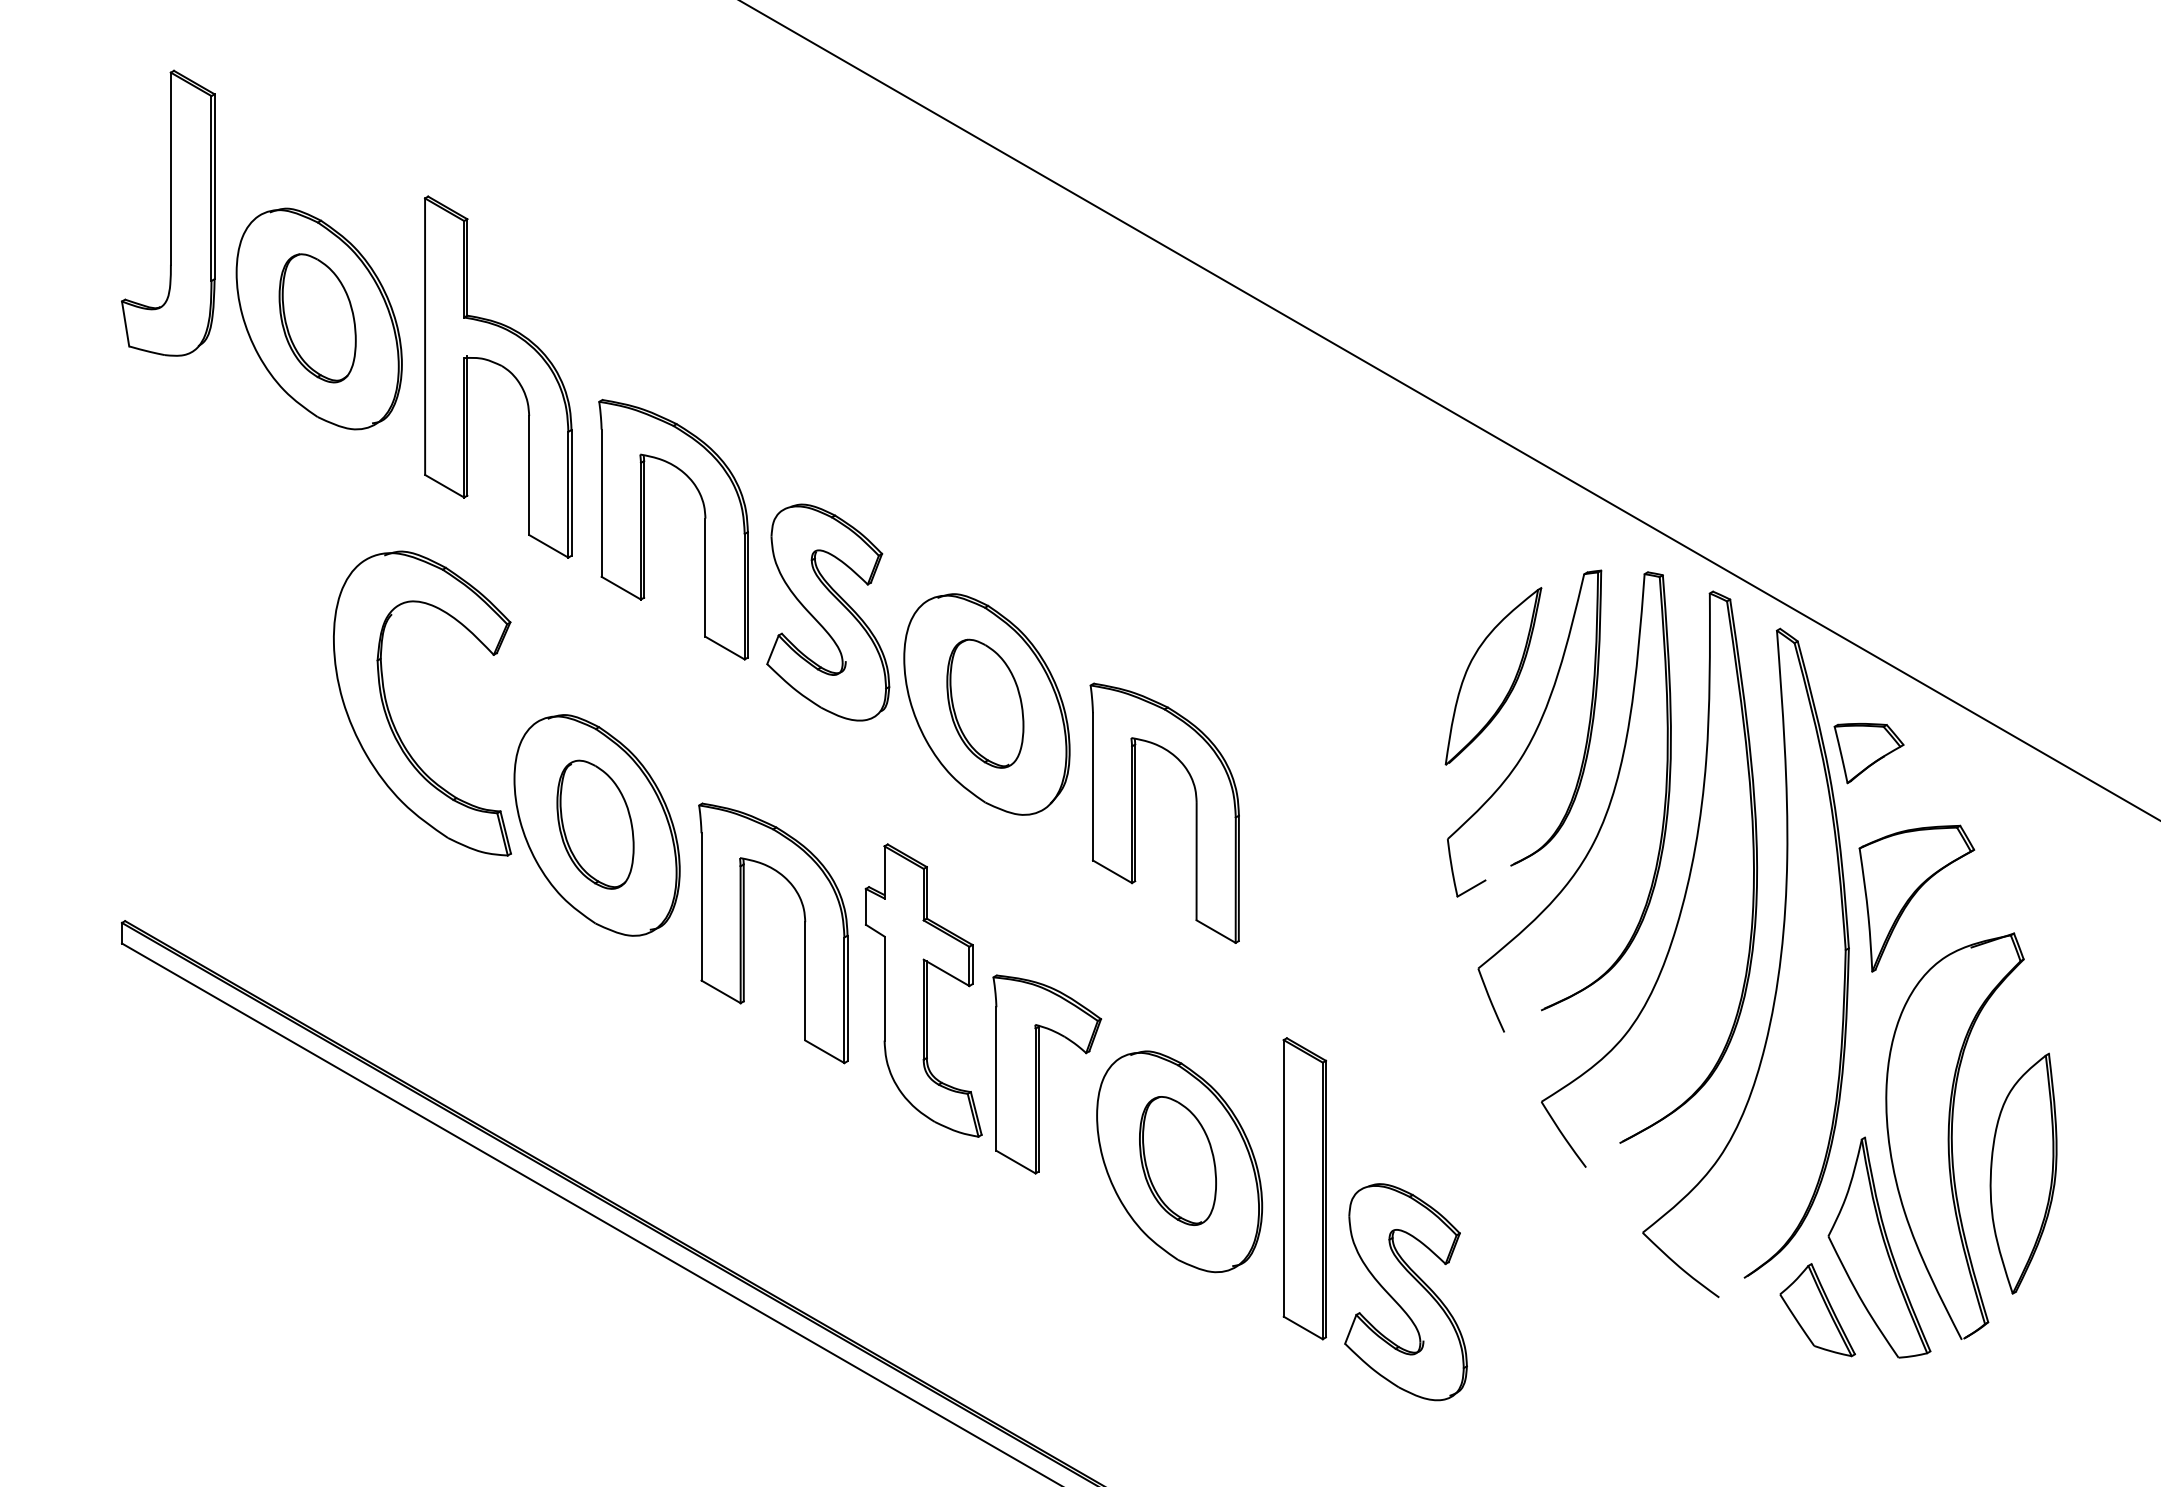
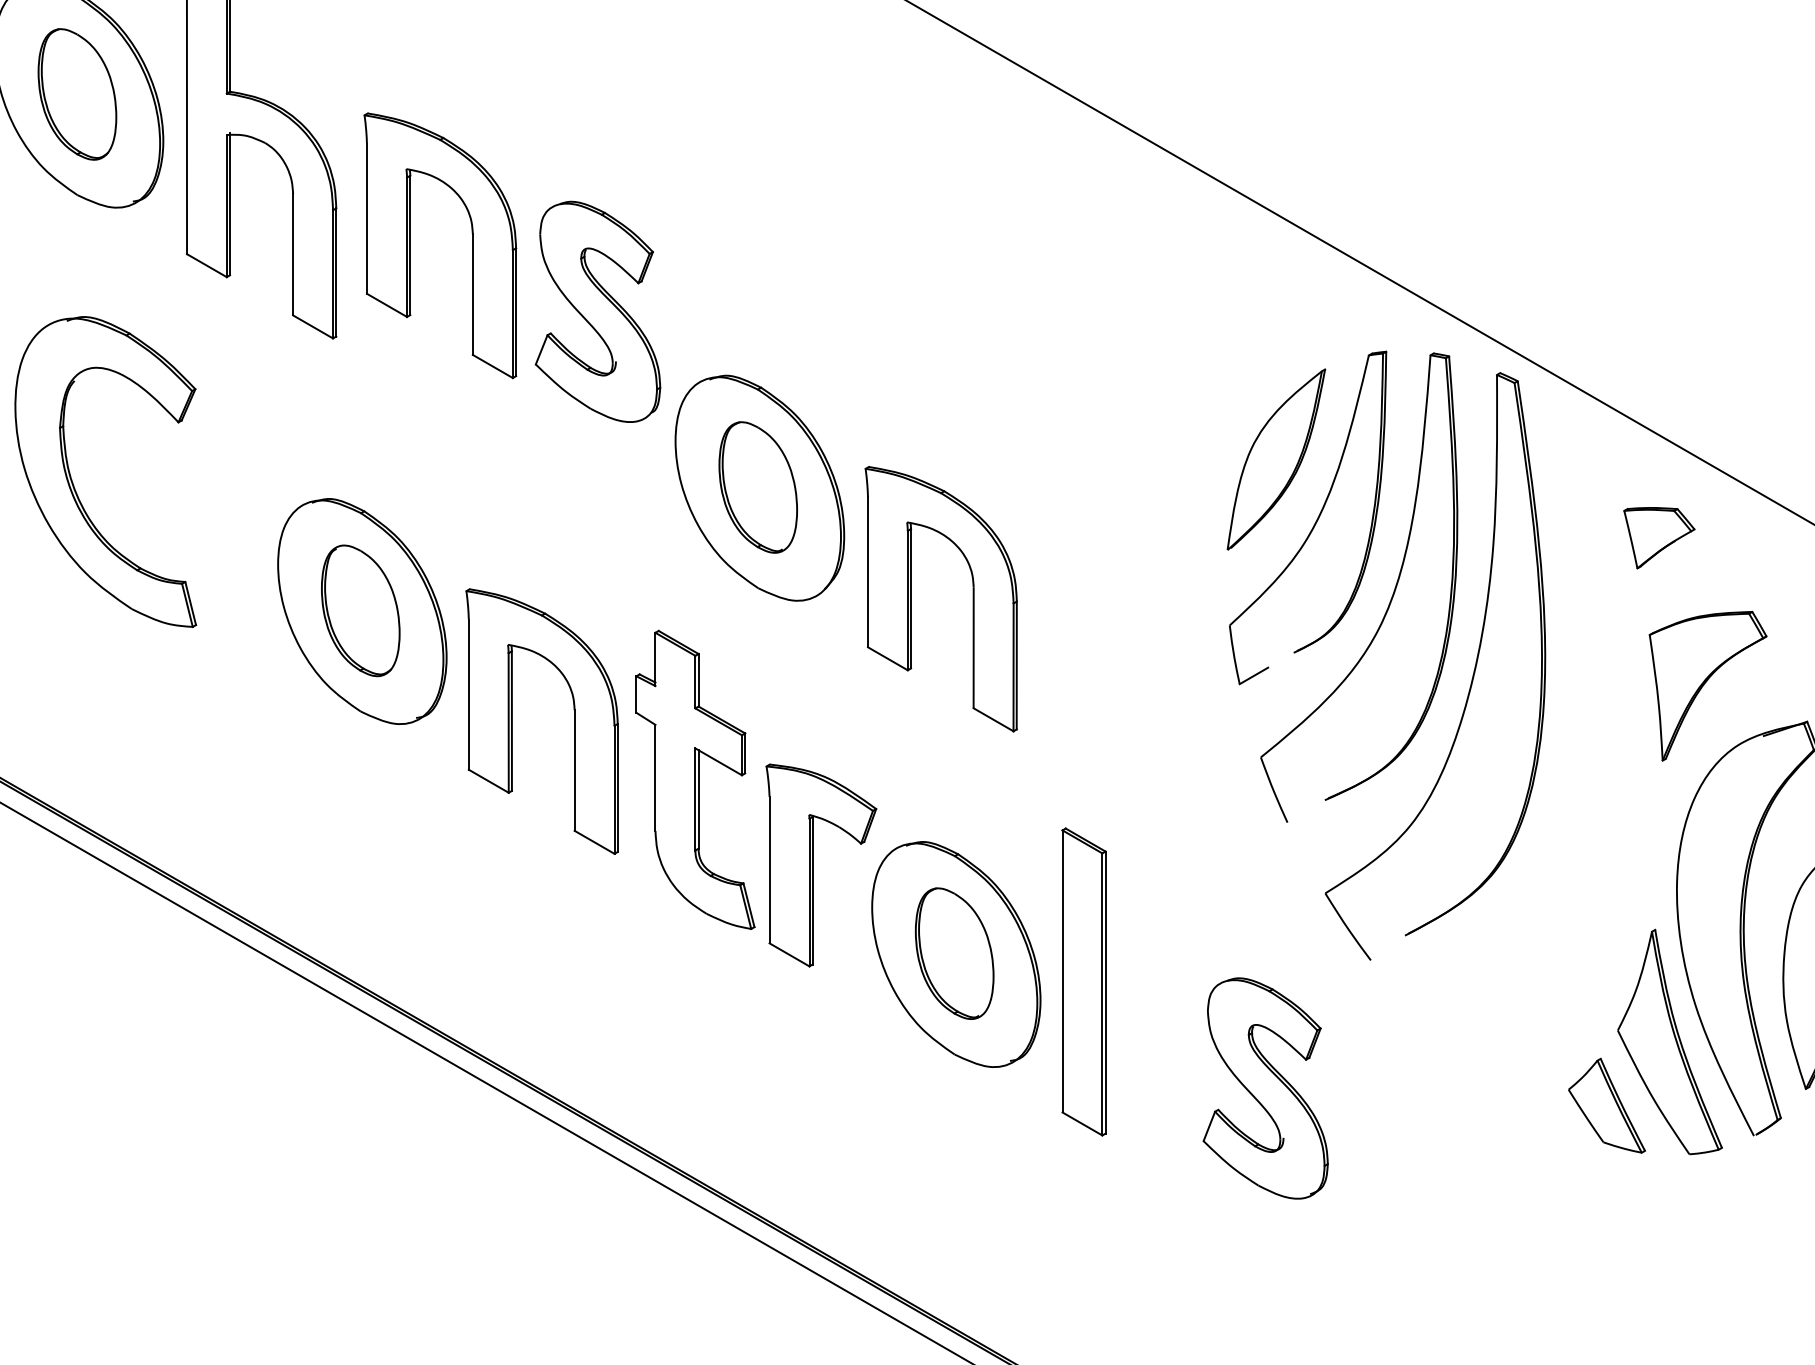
part: (644, 529) -> (410, 245), moved
part: (828, 612) -> (598, 311), moved
part: (391, 715) -> (74, 484), moved
part: (1778, 966) -> (1567, 755), removed
part: (1405, 1292) -> (1265, 1088), moved

